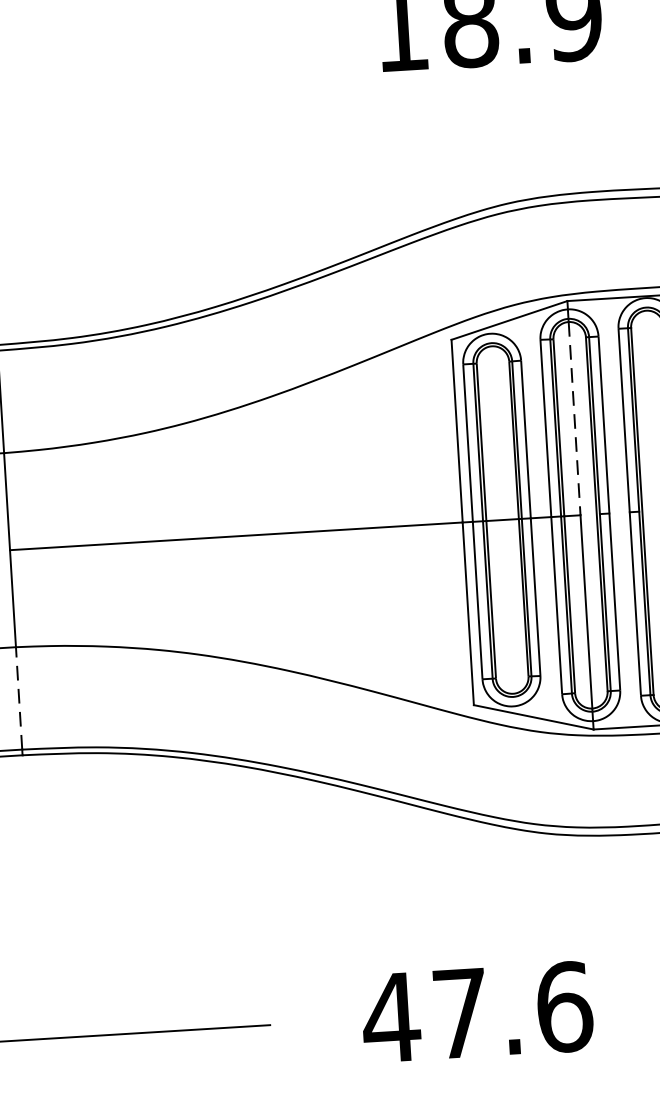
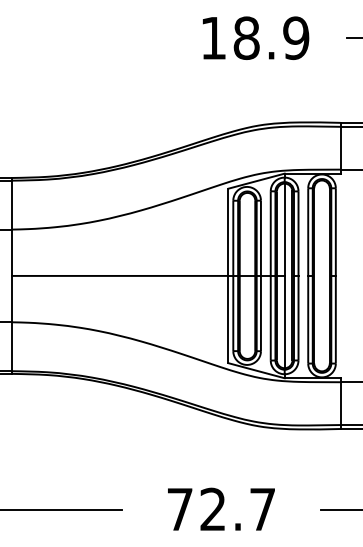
line: (574, 420) -> (284, 230), dashed -> solid
line: (19, 697) -> (12, 346), dashed -> solid
text: (478, 1012) -> (221, 509), 47.6 -> 72.7

